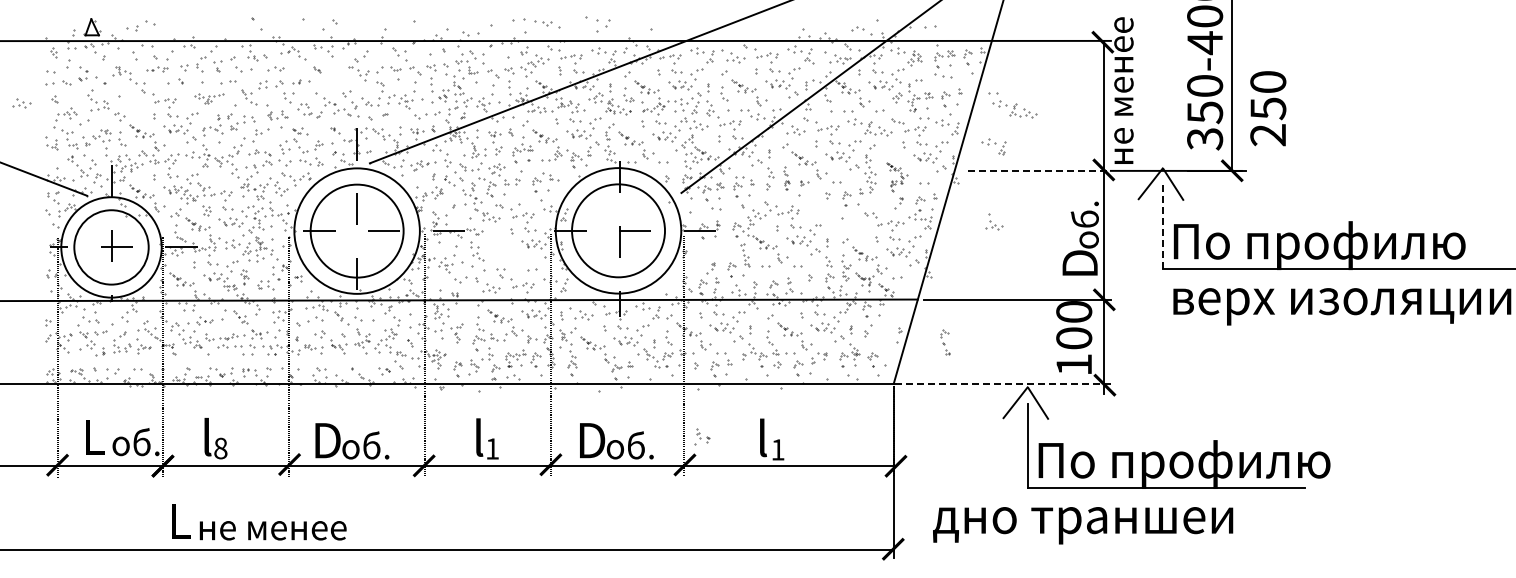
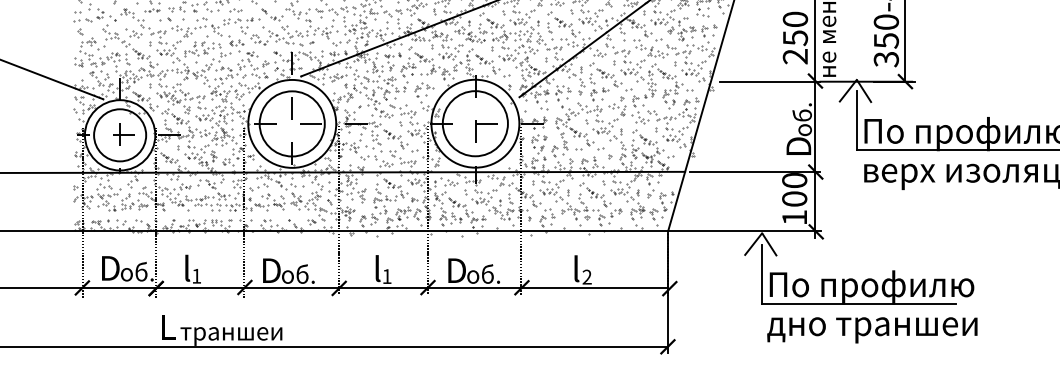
part: (334, 79) -> (276, 17), added
part: (209, 98) -> (188, 30), size x1.67
part: (21, 103) -> (135, 34), moved
part: (1012, 105) -> (751, 35), removed
text: (1268, 108) -> (795, 37), moved
part: (993, 146) -> (616, 109), moved
line: (1039, 170) -> (770, 81), dashed -> solid
part: (896, 176) -> (670, 85), size x1.67
part: (786, 178) -> (593, 87), size x1.67
part: (994, 221) -> (642, 117), moved
line: (1163, 227) -> (857, 121), dashed -> solid
part: (505, 252) -> (396, 138), added
part: (709, 255) -> (539, 140), added
part: (945, 342) -> (663, 201), moved
line: (1003, 384) -> (745, 231), dashed -> solid
text: (97, 436) -> (110, 267), L -> D
part: (702, 436) -> (456, 218), moved
text: (220, 448) -> (196, 276), 8 -> 1
text: (777, 449) -> (586, 276), 1 -> 2
text: (1083, 525) -> (872, 330), moved
text: (271, 534) -> (232, 336), не менее -> траншеи

